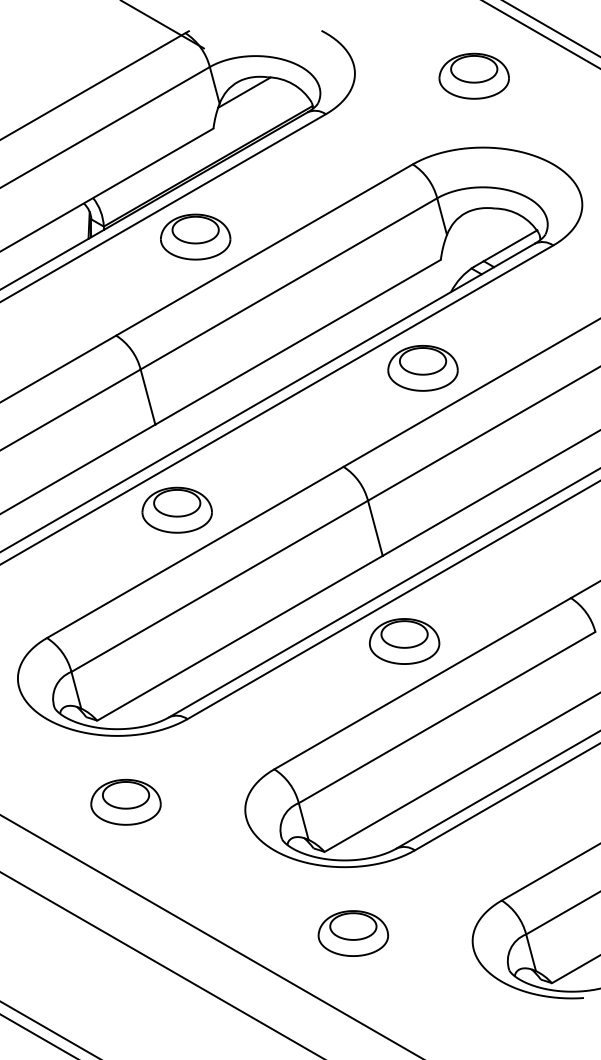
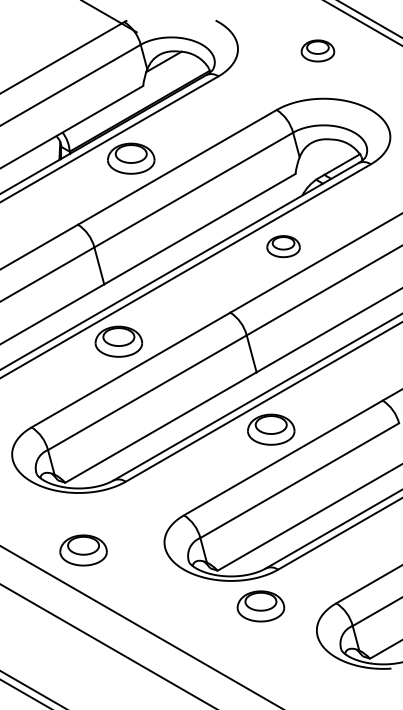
part: (473, 75) -> (317, 50), size x0.7
part: (422, 368) -> (283, 246), size x0.7
part: (125, 802) -> (83, 550), moved
part: (352, 933) -> (260, 606), moved

